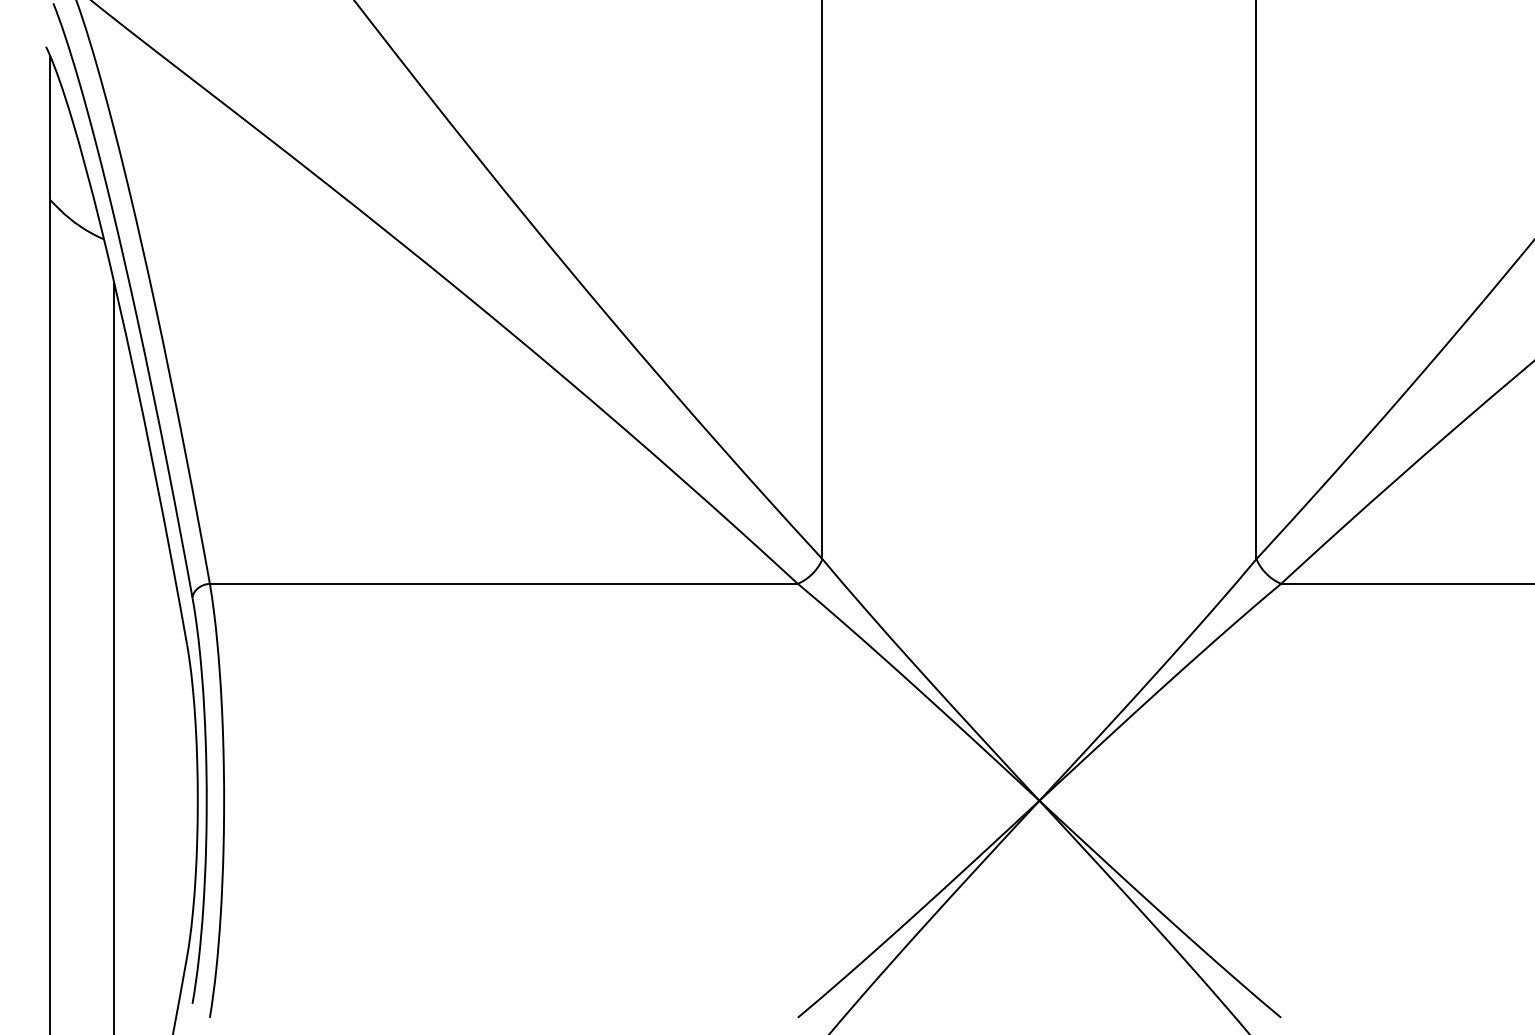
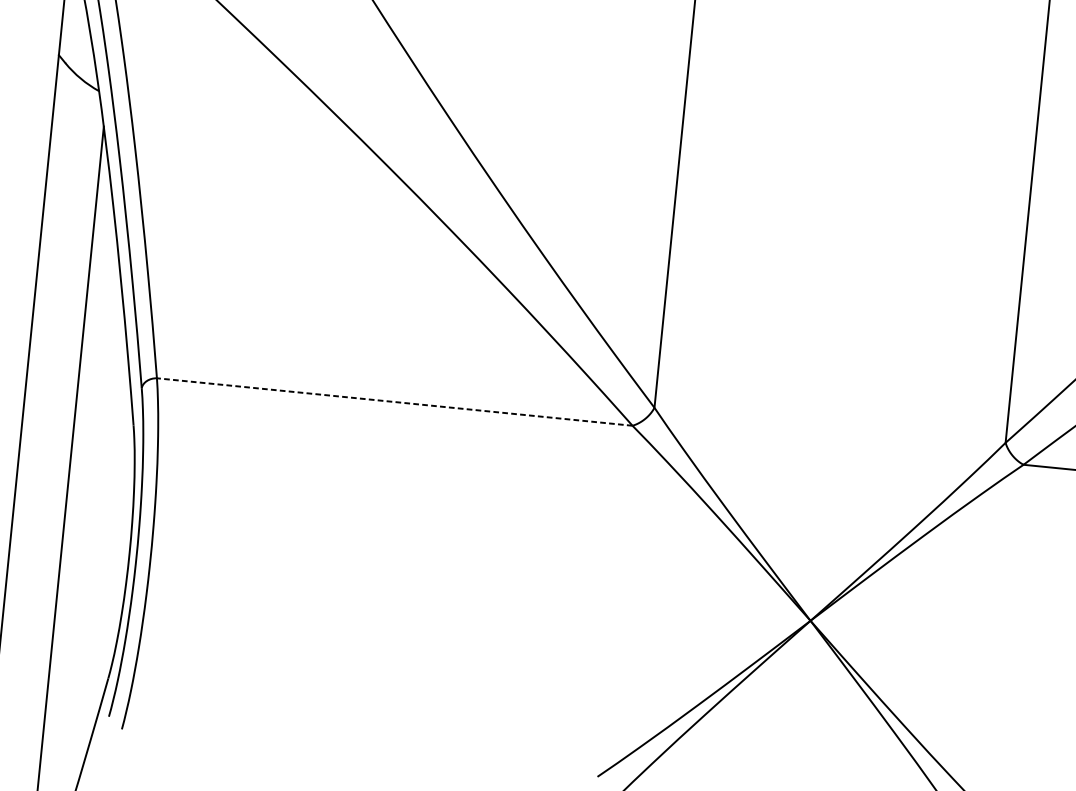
line: (503, 583) -> (394, 401), solid -> dashed

